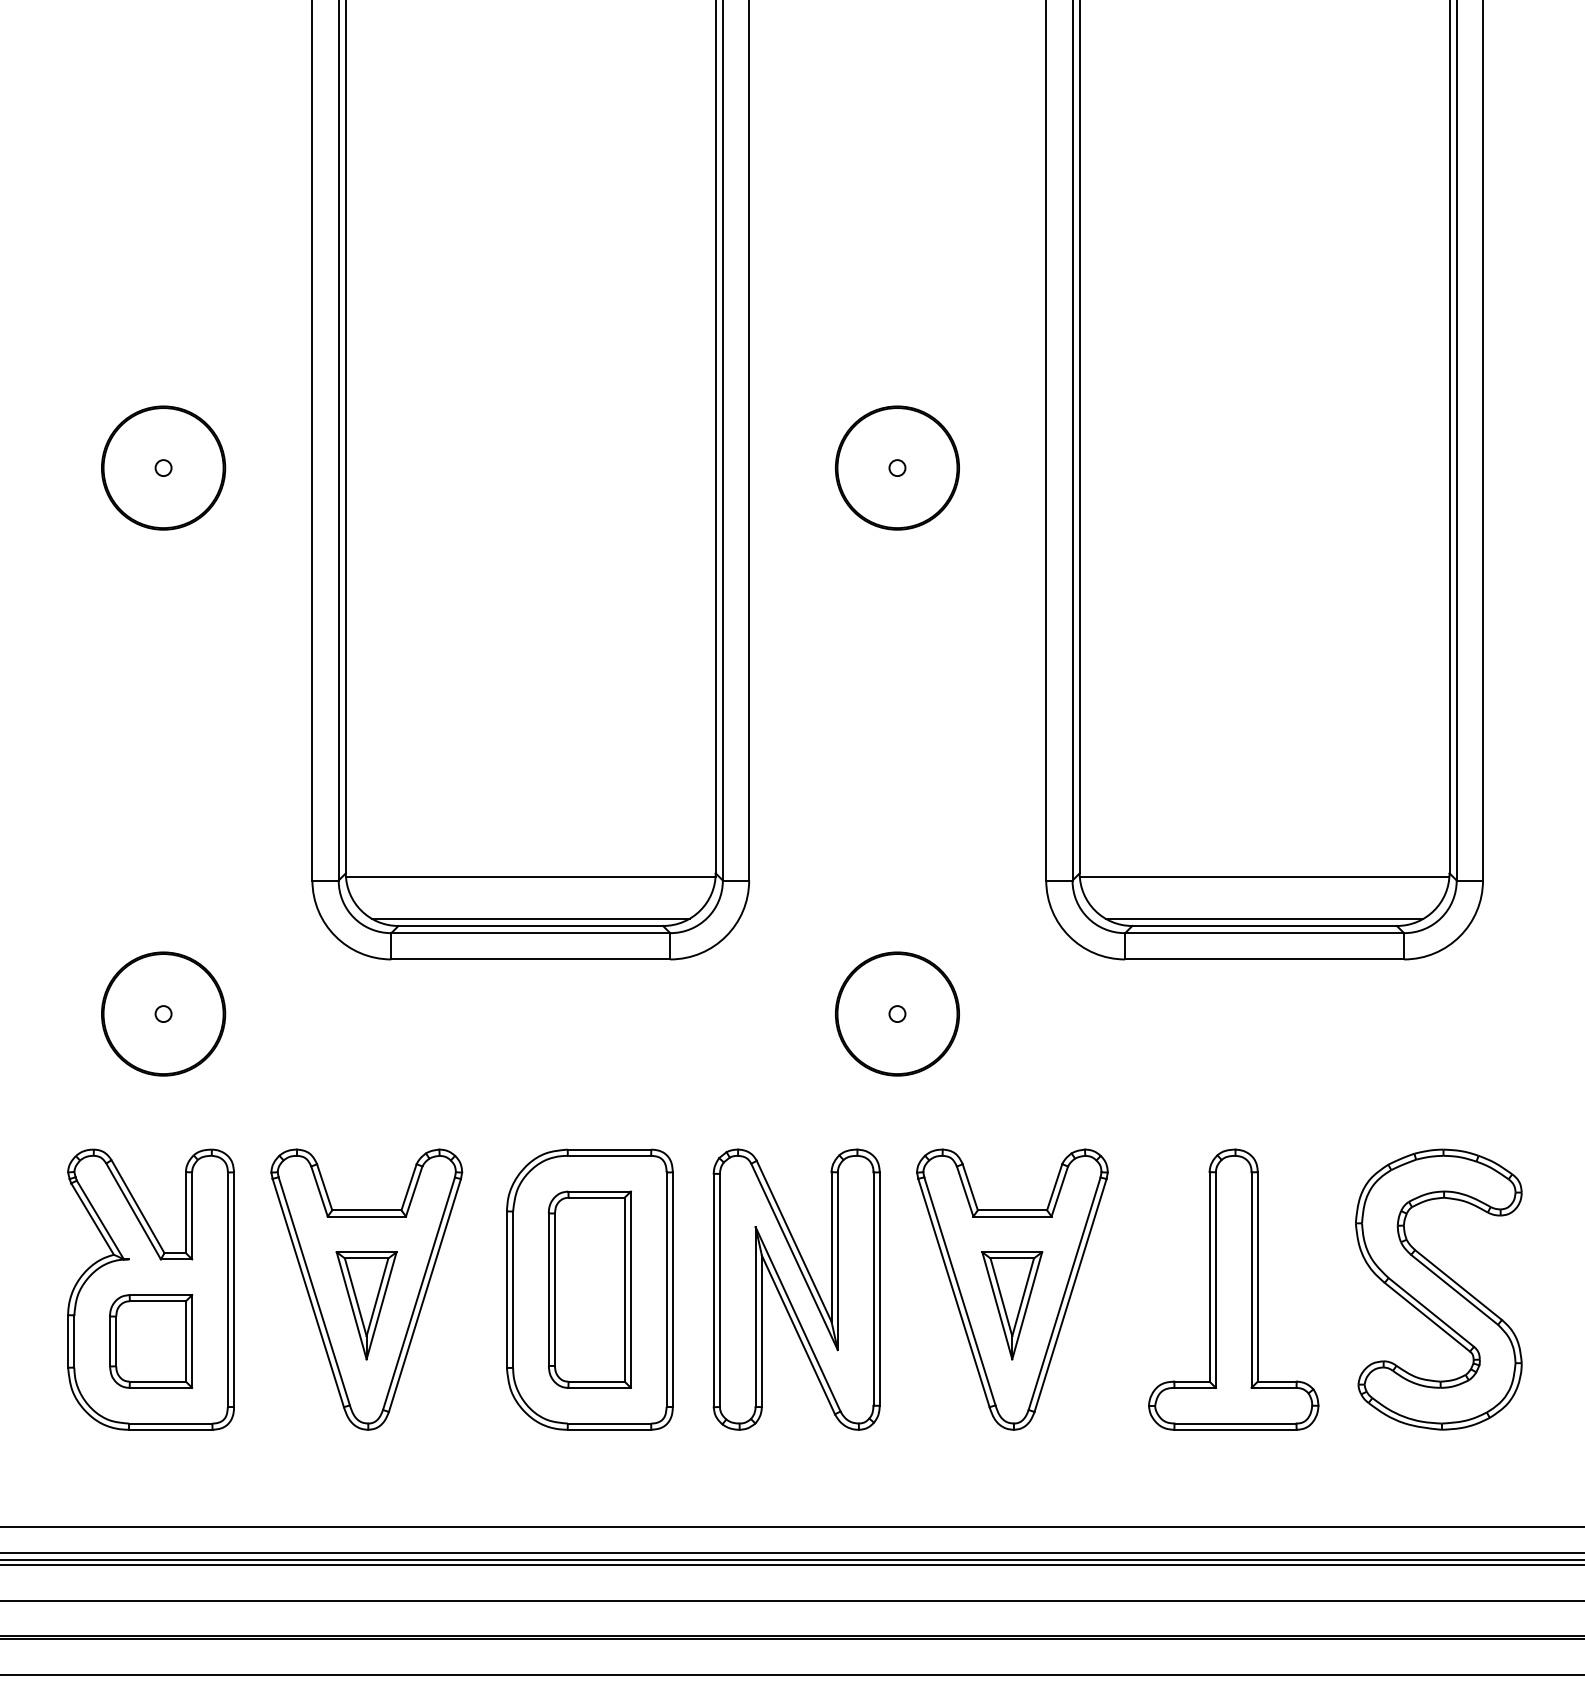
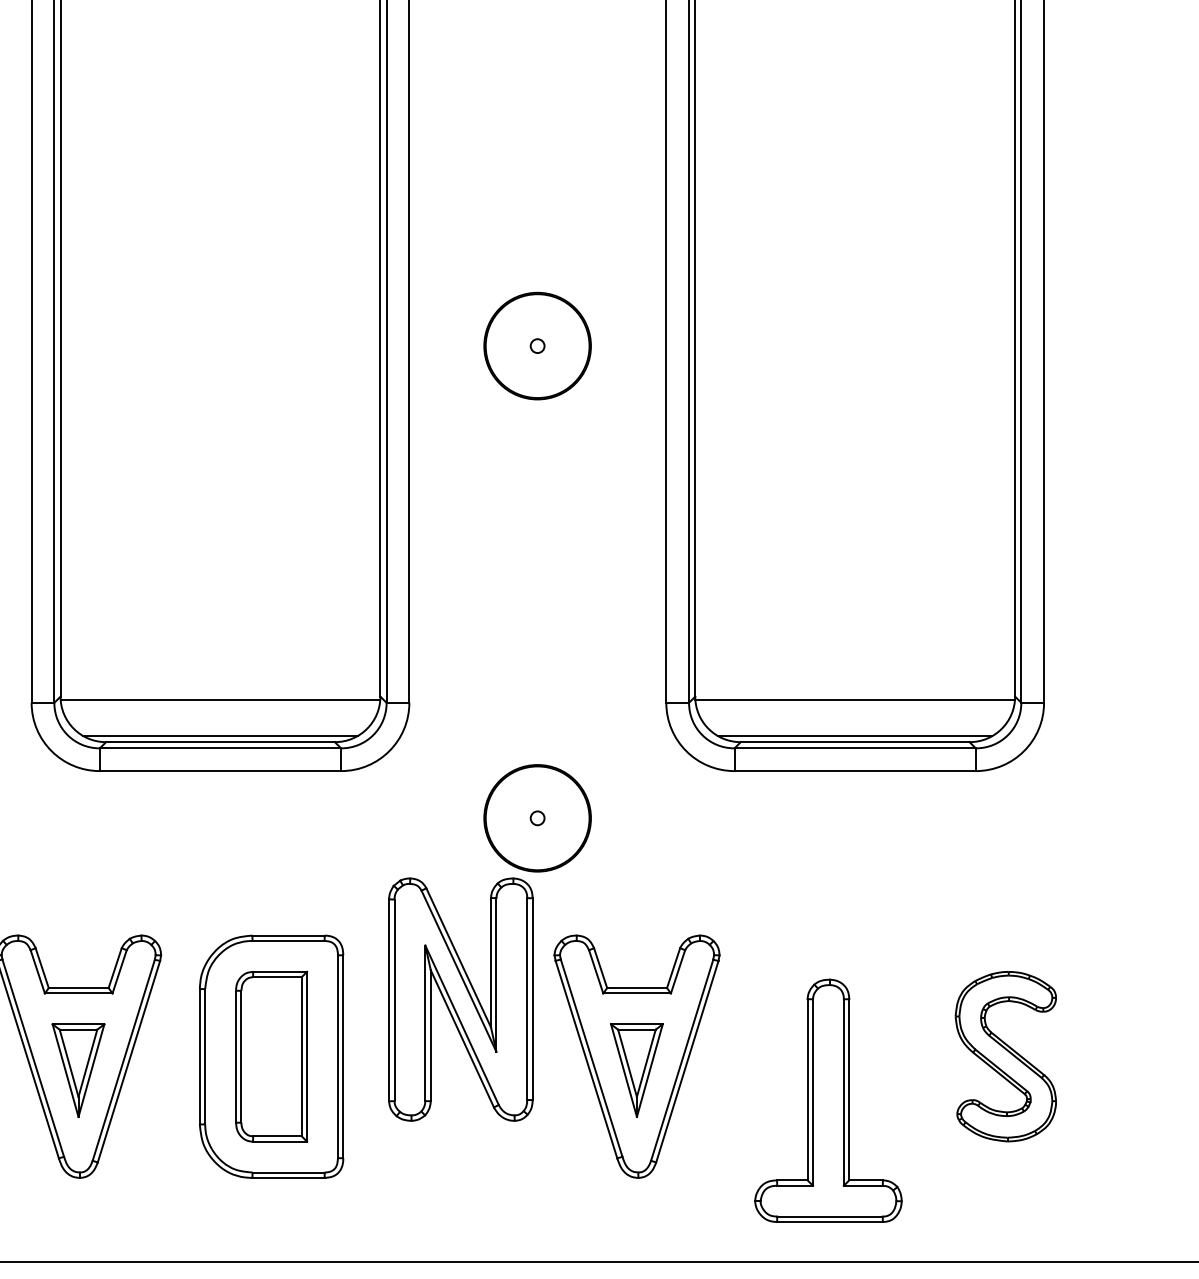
part: (796, 1289) -> (460, 999), moved
part: (1233, 1289) -> (828, 1100), moved
part: (1438, 1289) -> (1005, 1056), size x0.7

